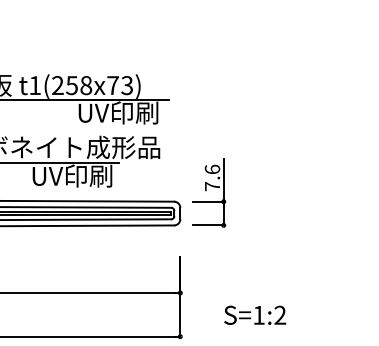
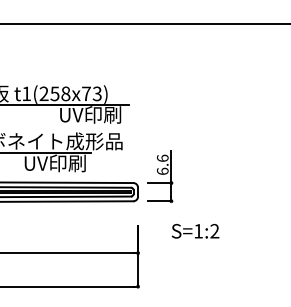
text: (212, 185) -> (162, 170), 7.6 -> 6.6
text: (255, 315) -> (195, 231), moved

